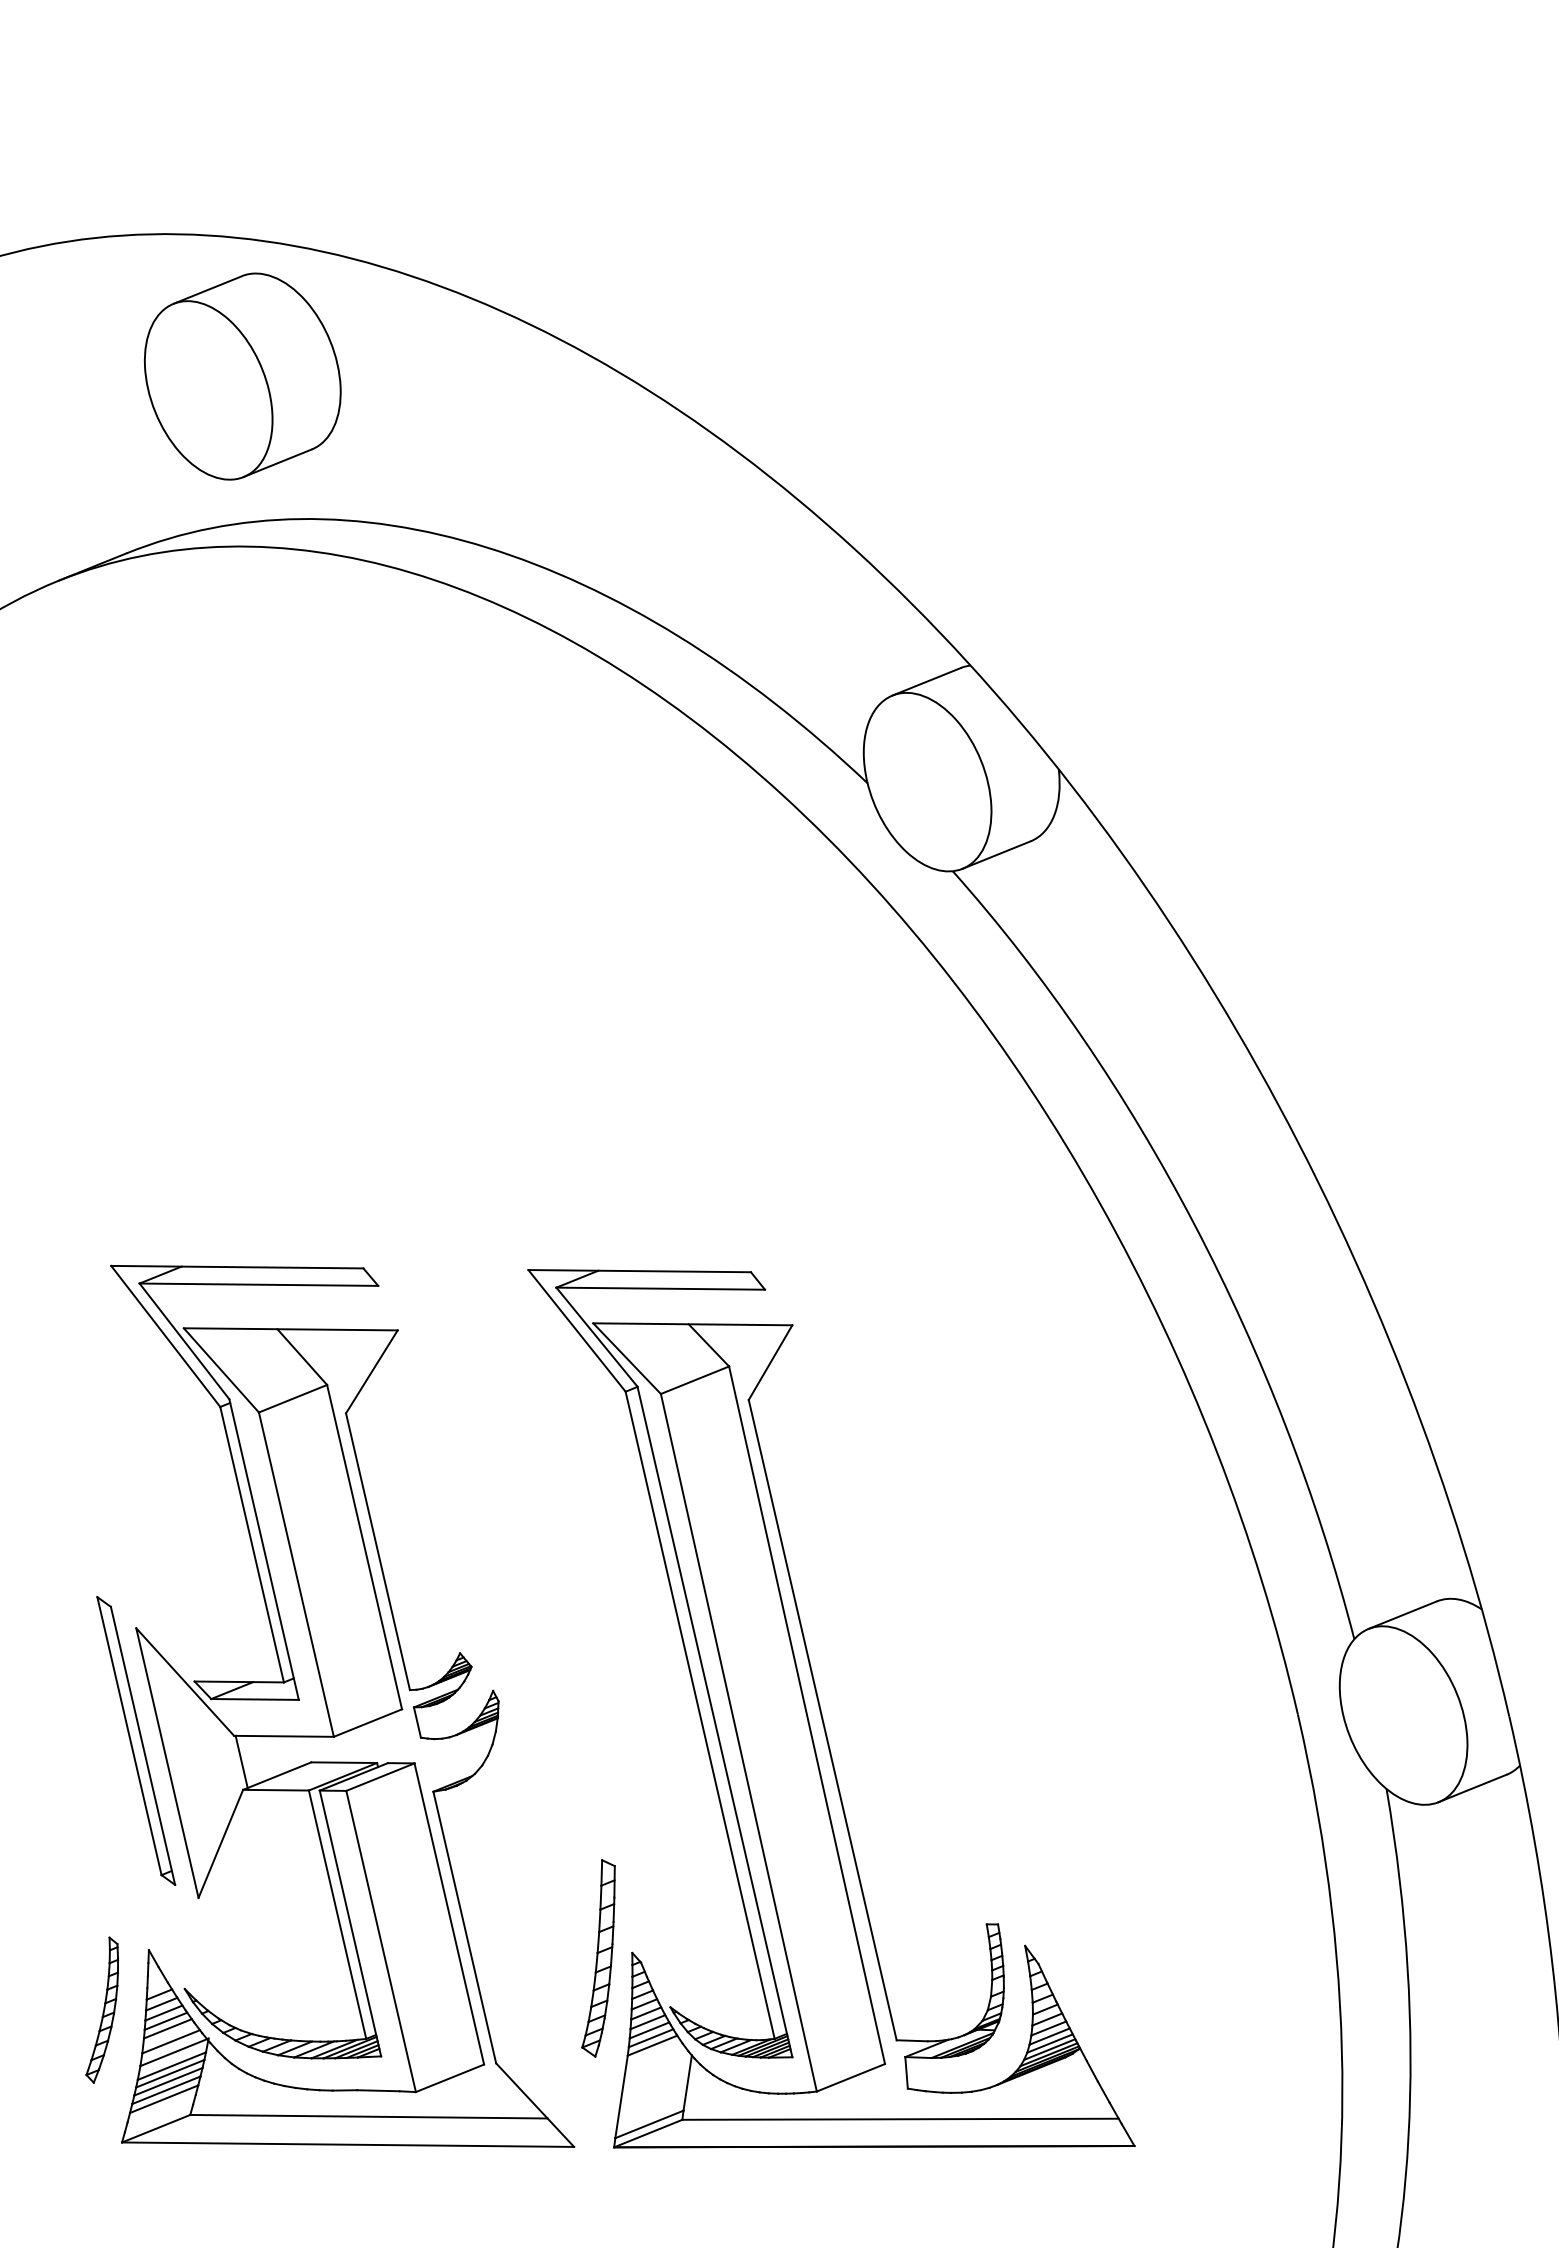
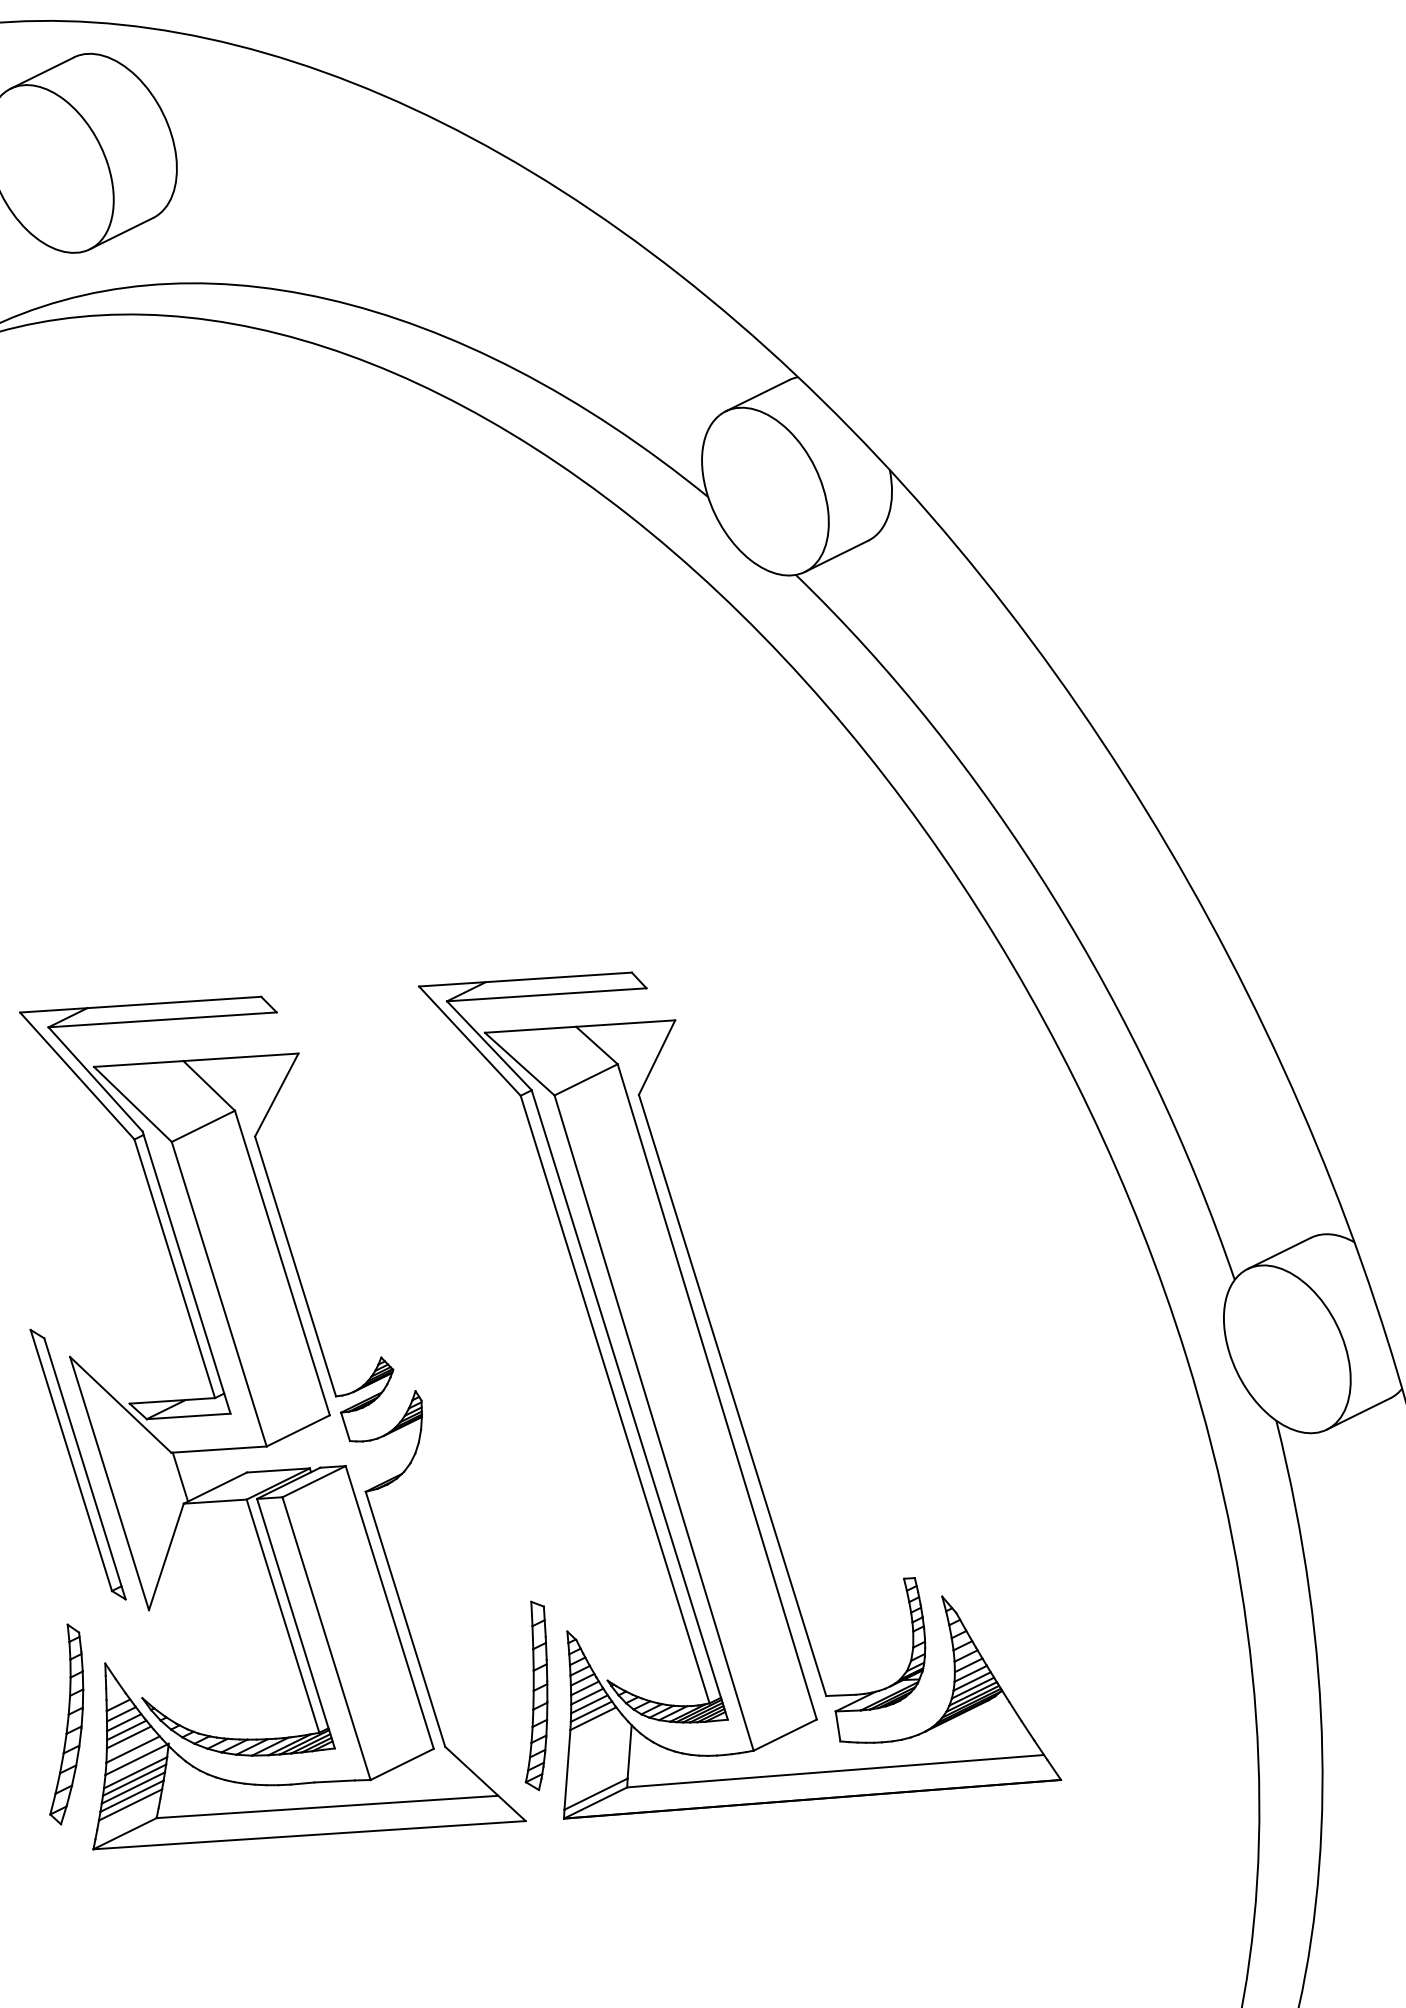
part: (598, 1958) -> (534, 1696), moved
part: (101, 2009) -> (64, 1723), size x1.43

